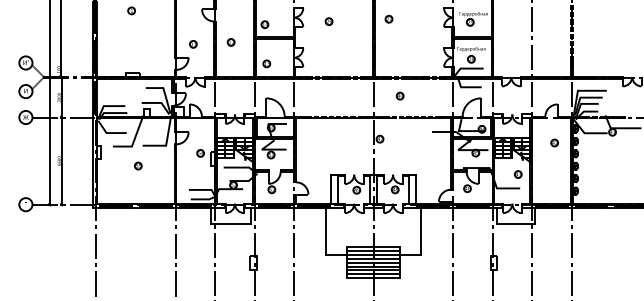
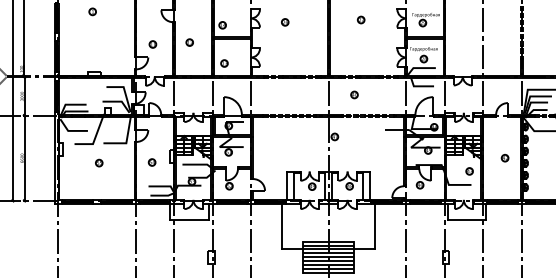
part: (388, 18) -> (360, 19), moved
part: (554, 142) -> (504, 157), moved
part: (200, 153) -> (152, 162), moved

